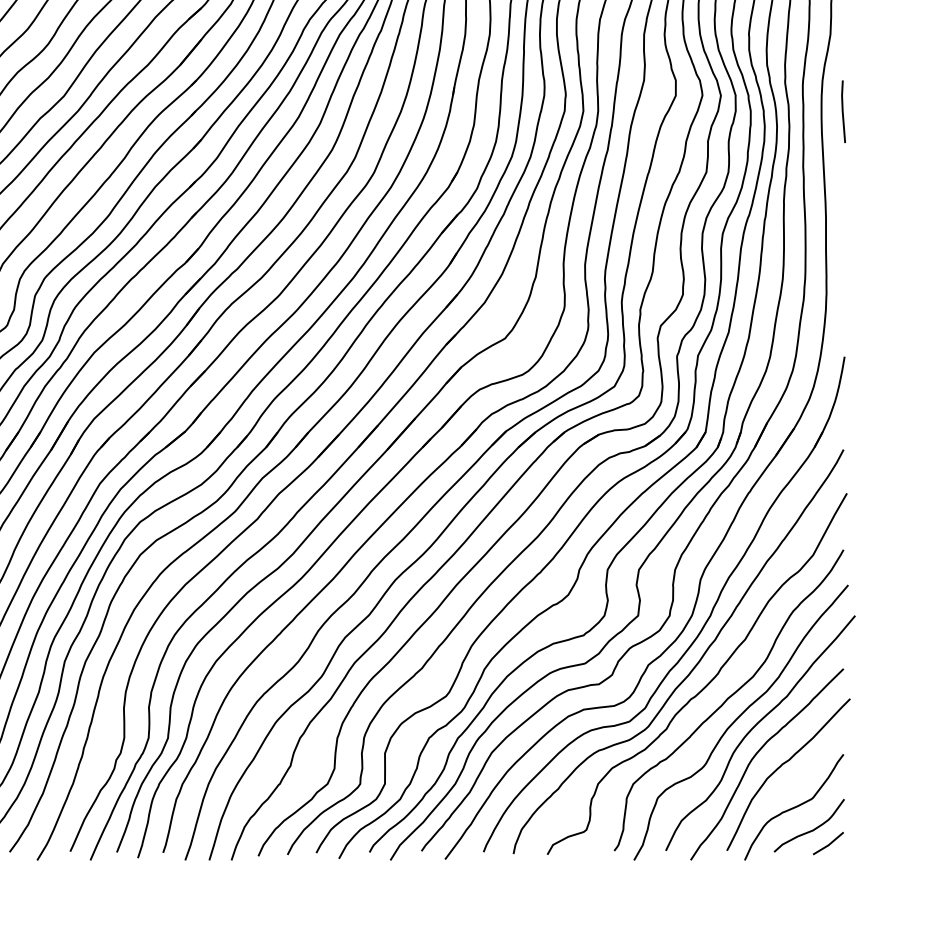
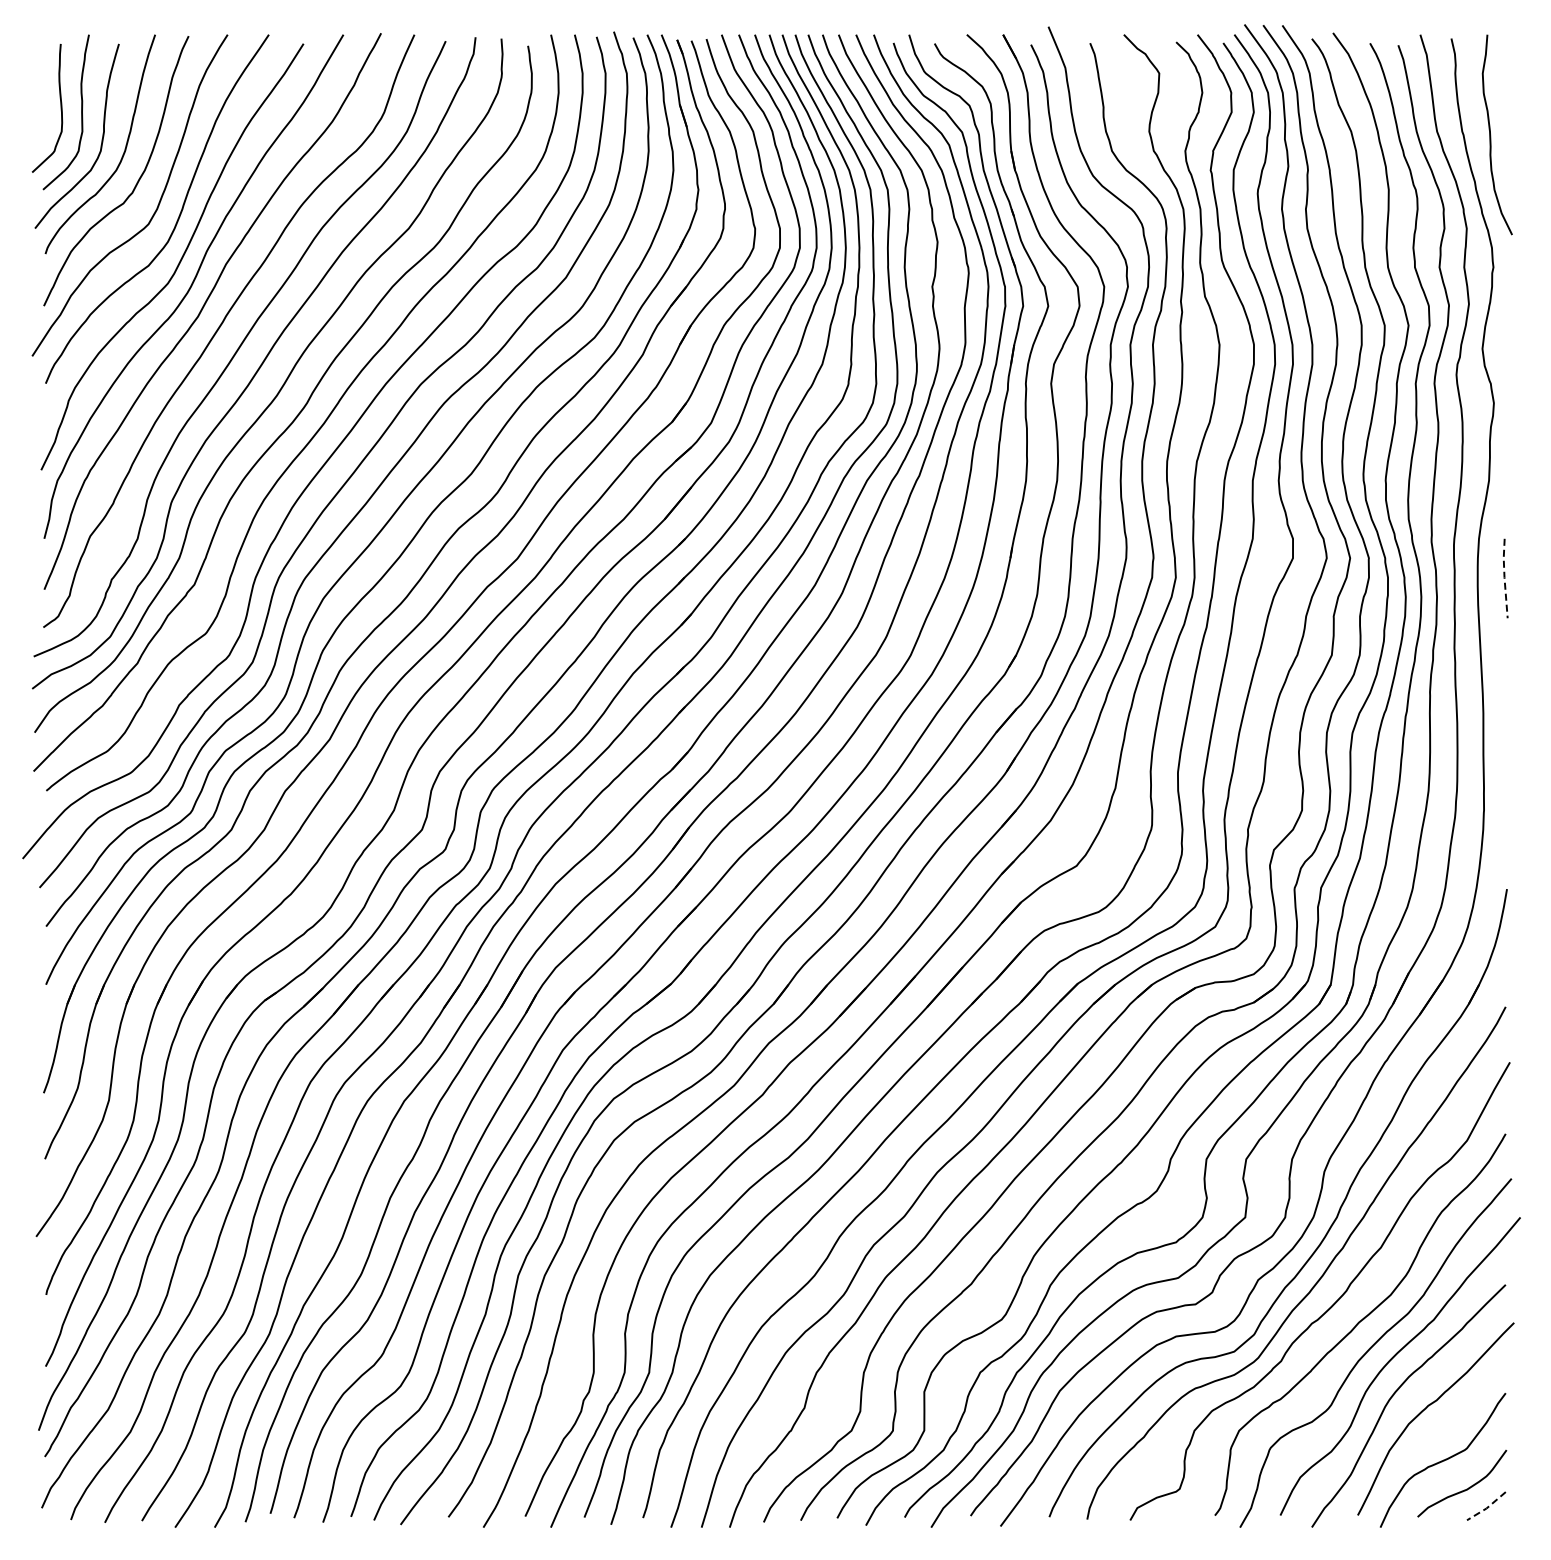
line: (842, 110) -> (1504, 577), solid -> dashed
line: (829, 844) -> (1487, 1507), solid -> dashed

